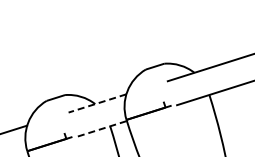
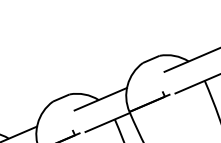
line: (97, 103) -> (100, 99), dashed -> solid
line: (102, 128) -> (107, 122), dashed -> solid

